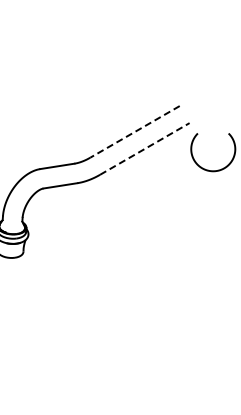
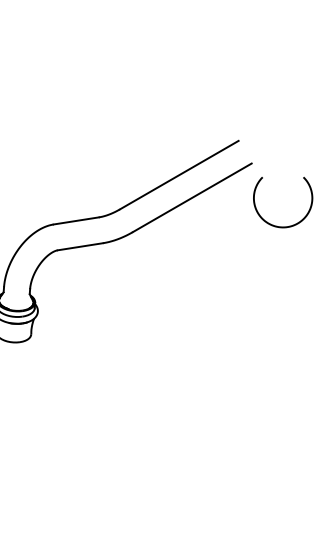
line: (135, 131) -> (179, 174), dashed -> solid
line: (144, 148) -> (191, 197), dashed -> solid

